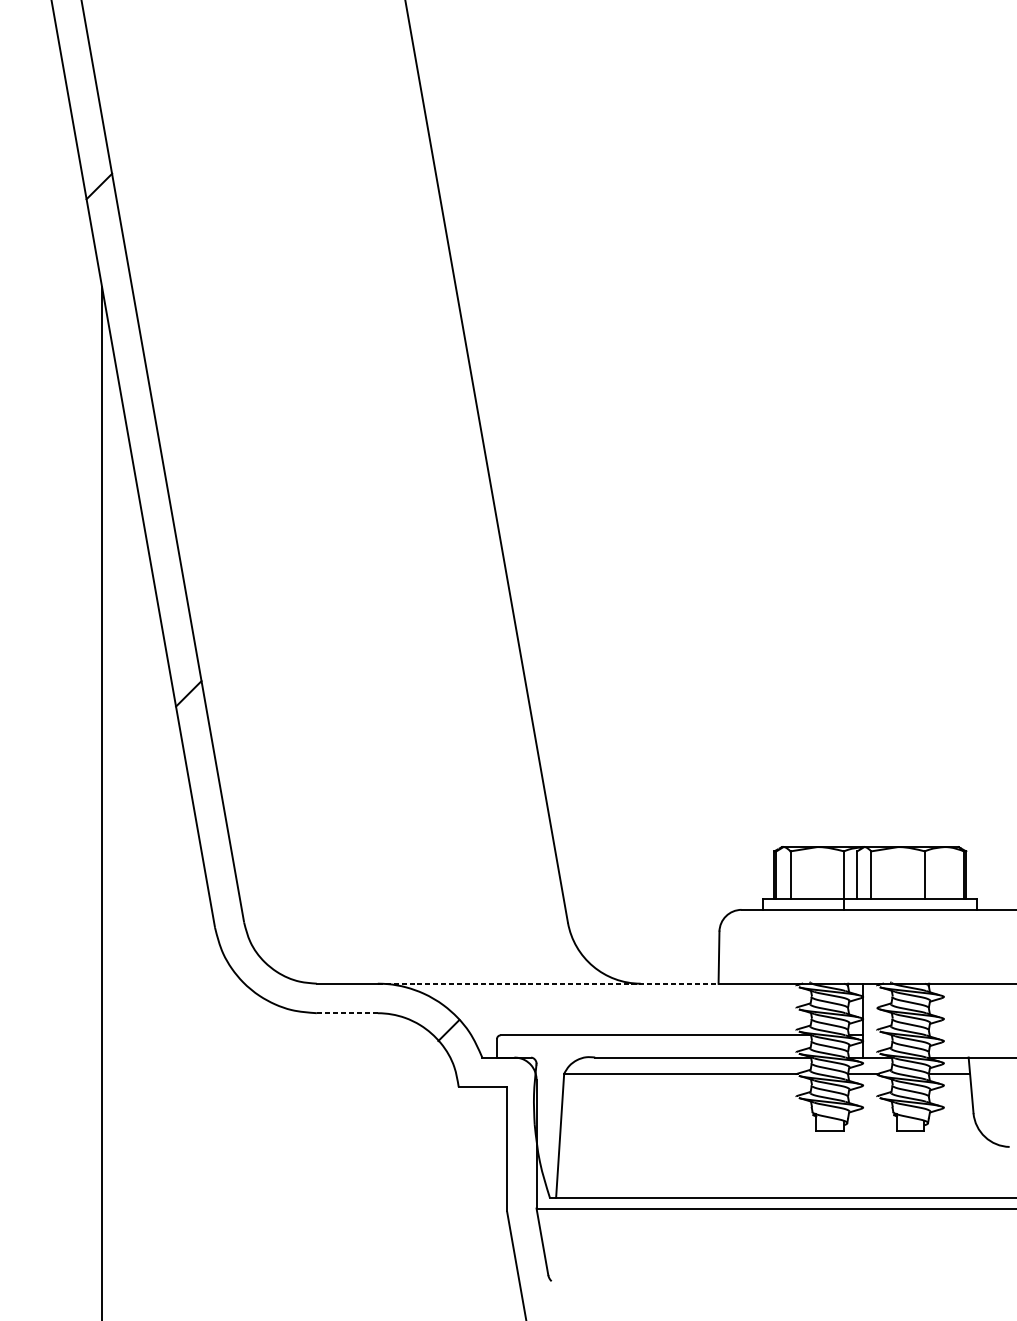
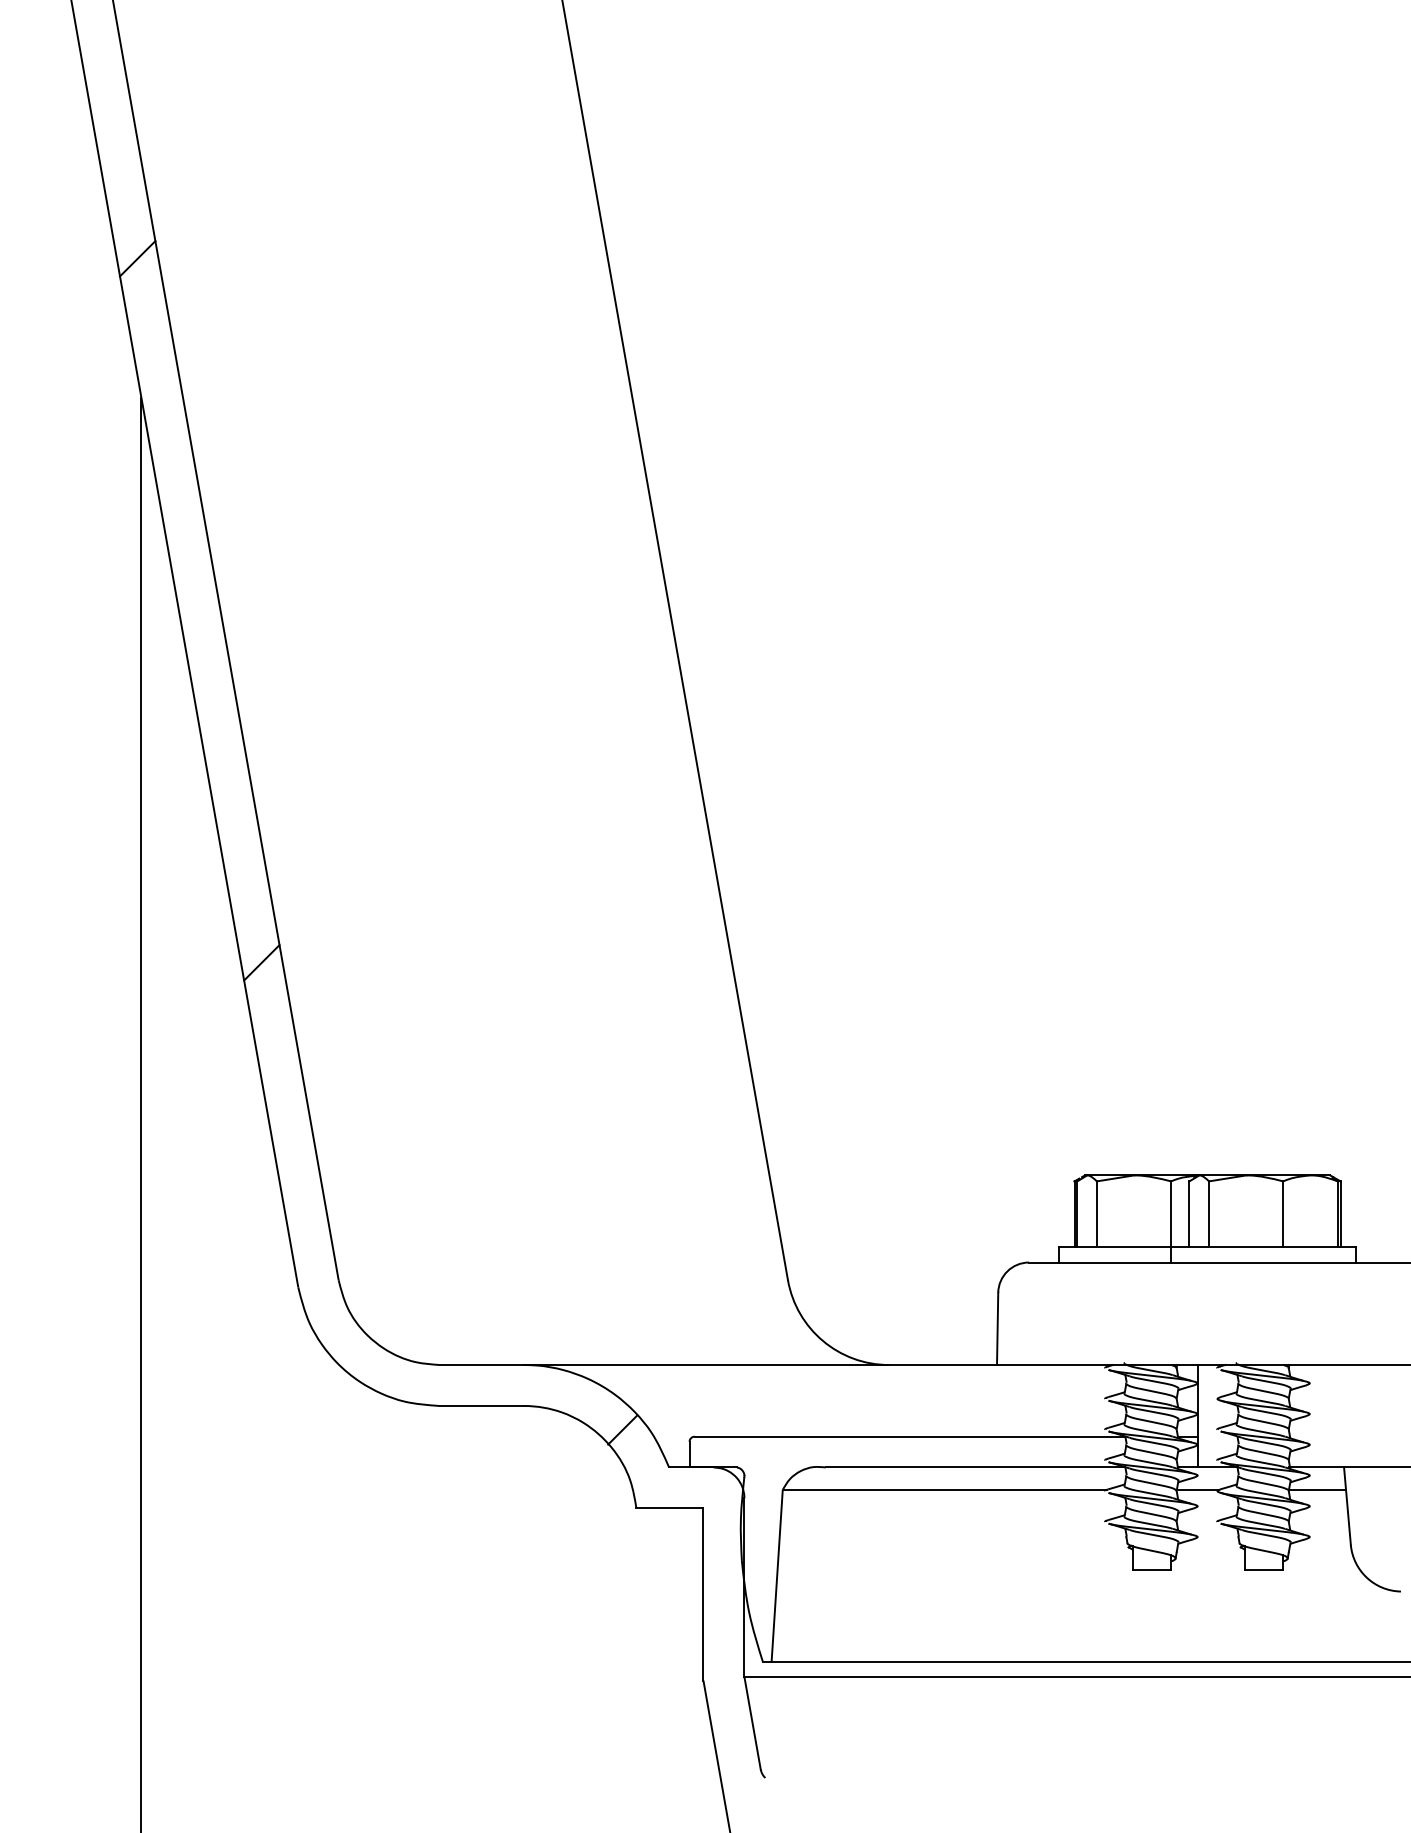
line: (548, 984) -> (761, 1365), dashed -> solid
line: (347, 1012) -> (481, 1405), dashed -> solid

